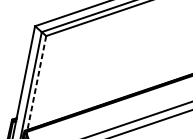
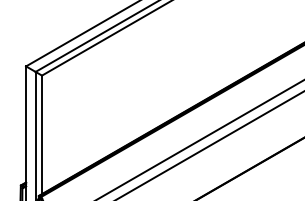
line: (37, 83) -> (42, 135), dashed -> solid

